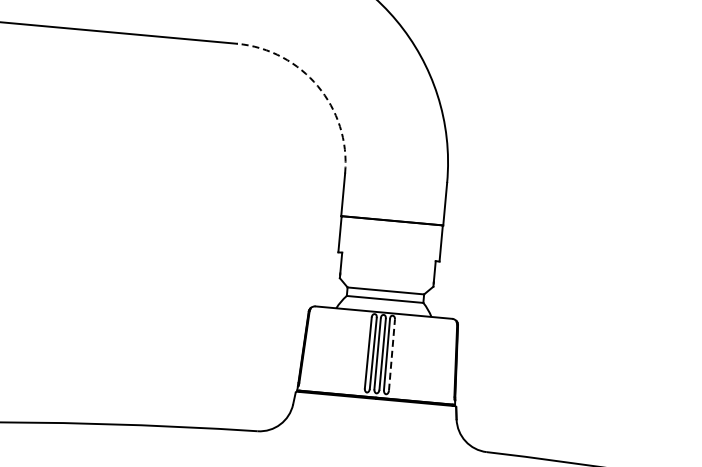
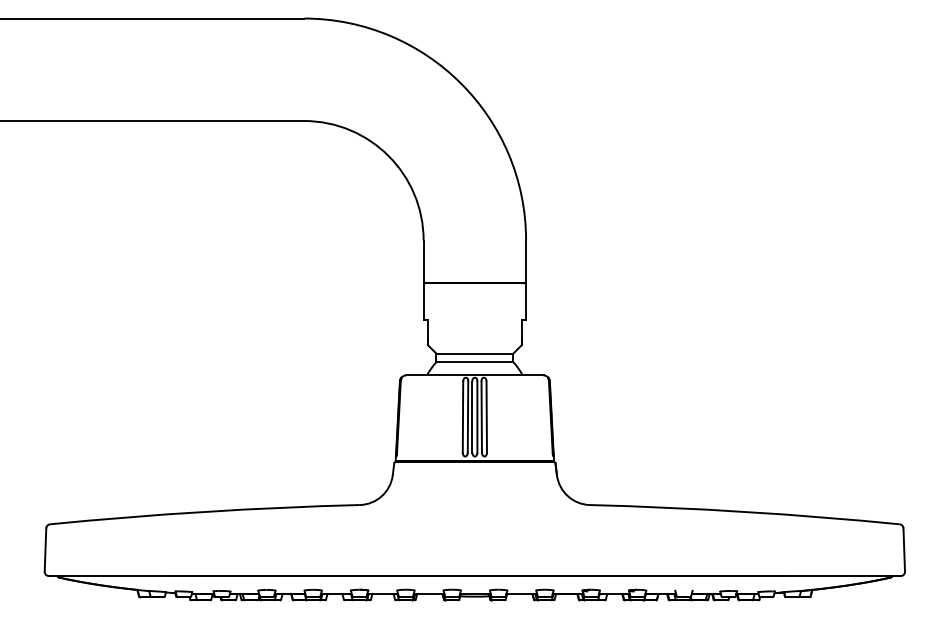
arc: (317, 86) -> (388, 156), dashed -> solid
line: (391, 355) -> (486, 417), dashed -> solid

